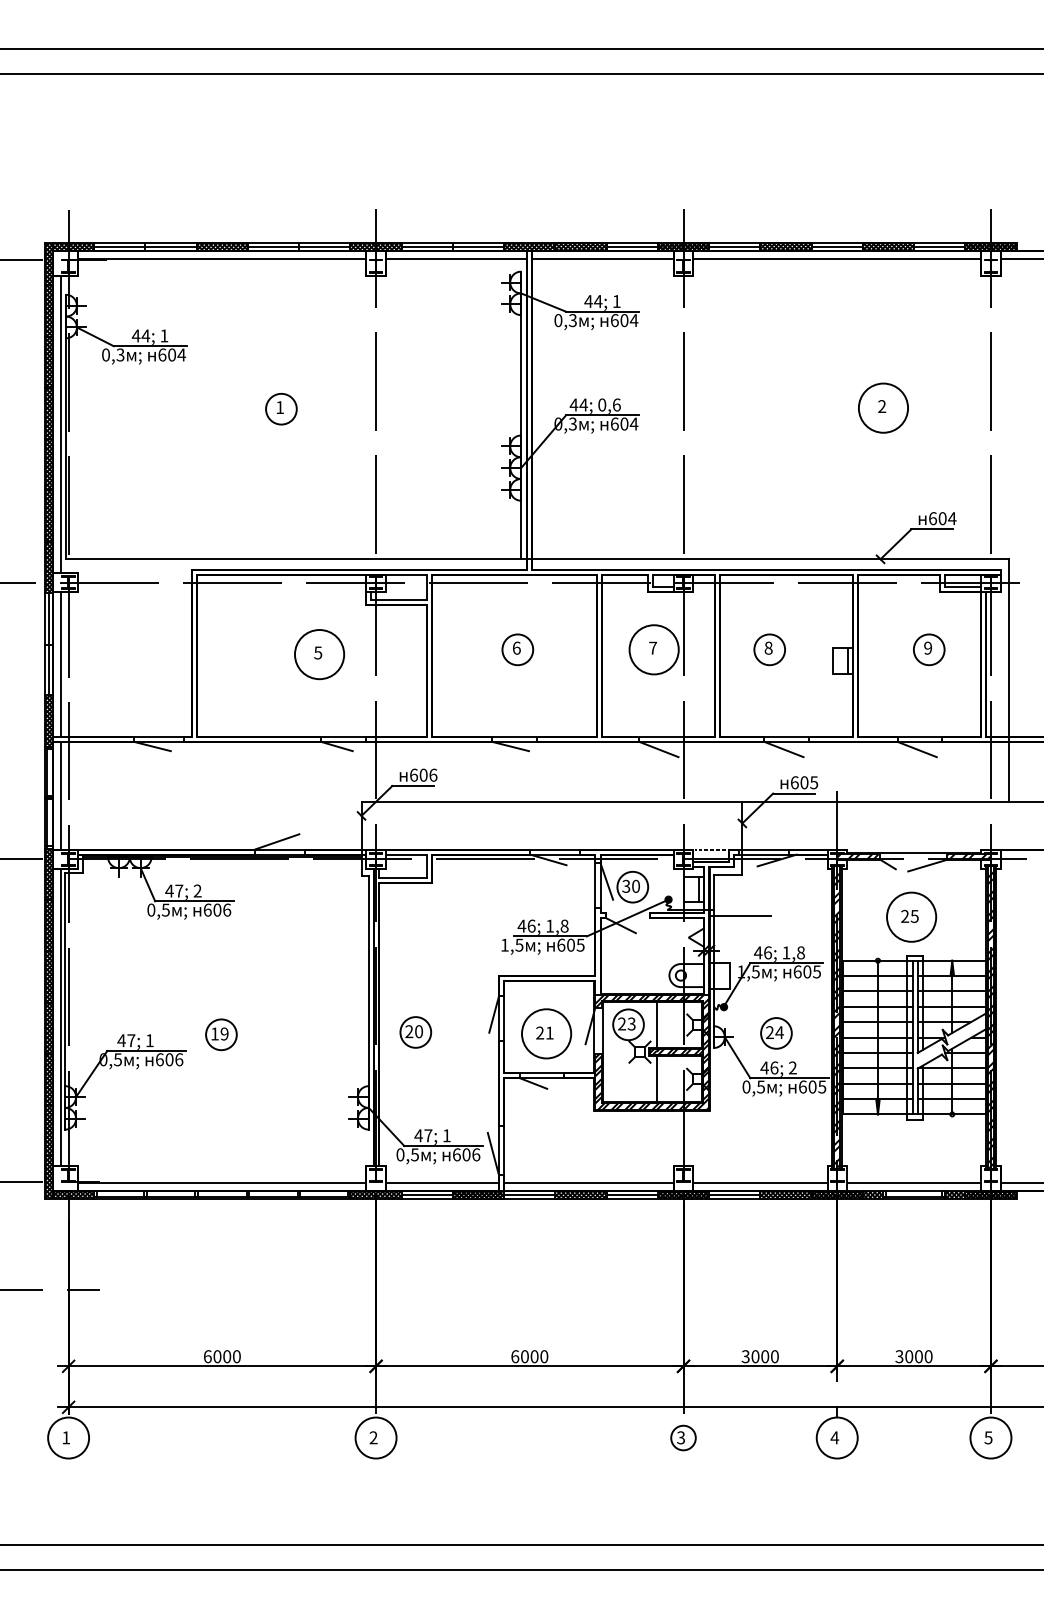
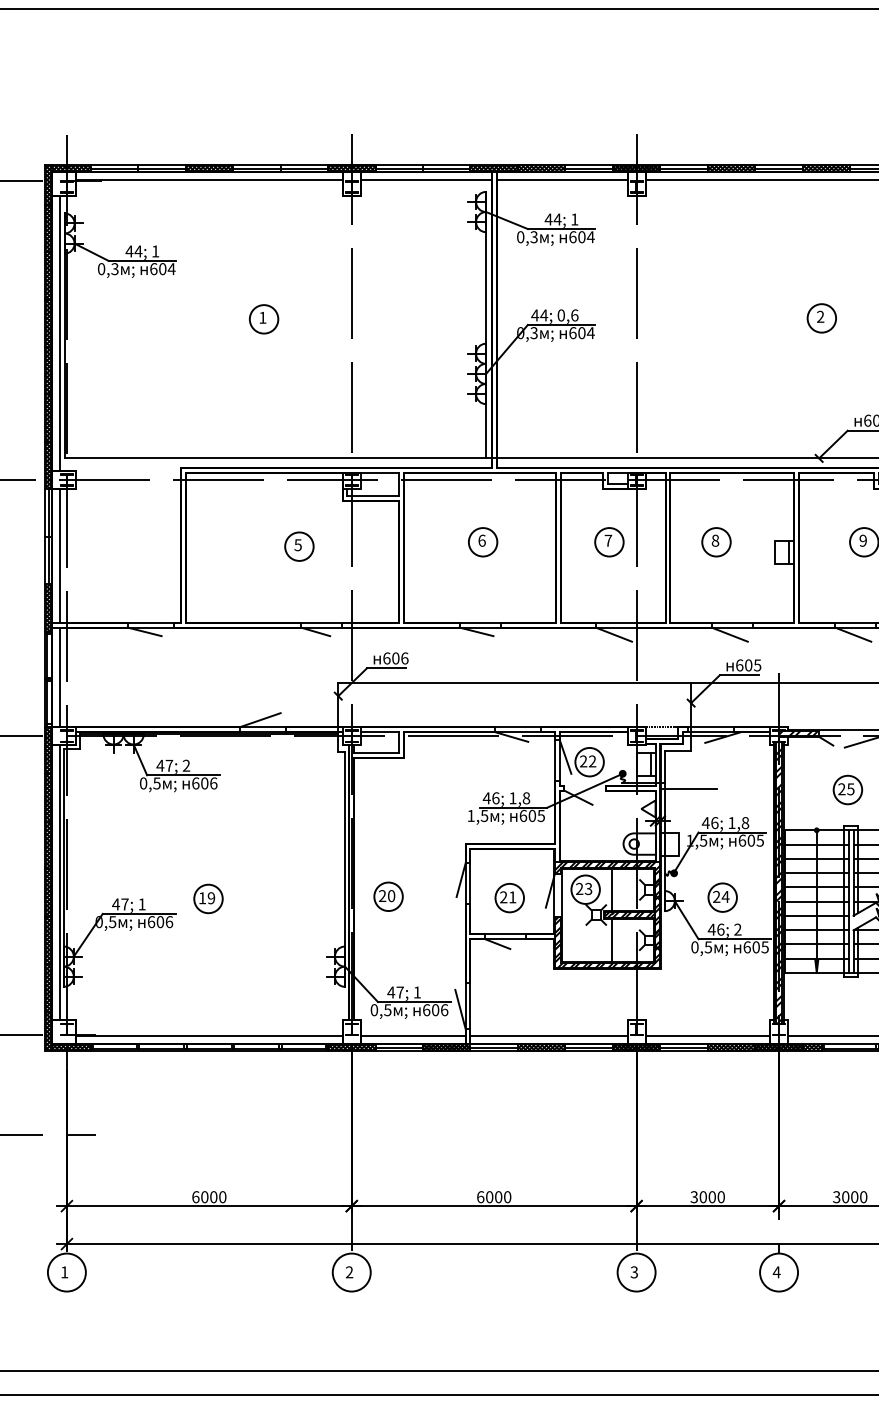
circle: (883, 407) -> (821, 317), size x0.62
circle: (653, 649) -> (608, 541), size x0.62
circle: (319, 654) -> (299, 546), size x0.62
text: (630, 886) -> (587, 761), 30 -> 22
circle: (911, 916) -> (847, 789), size x0.62
circle: (546, 1033) -> (509, 897), size x0.62
circle: (683, 1437) -> (636, 1272), size x1.67

